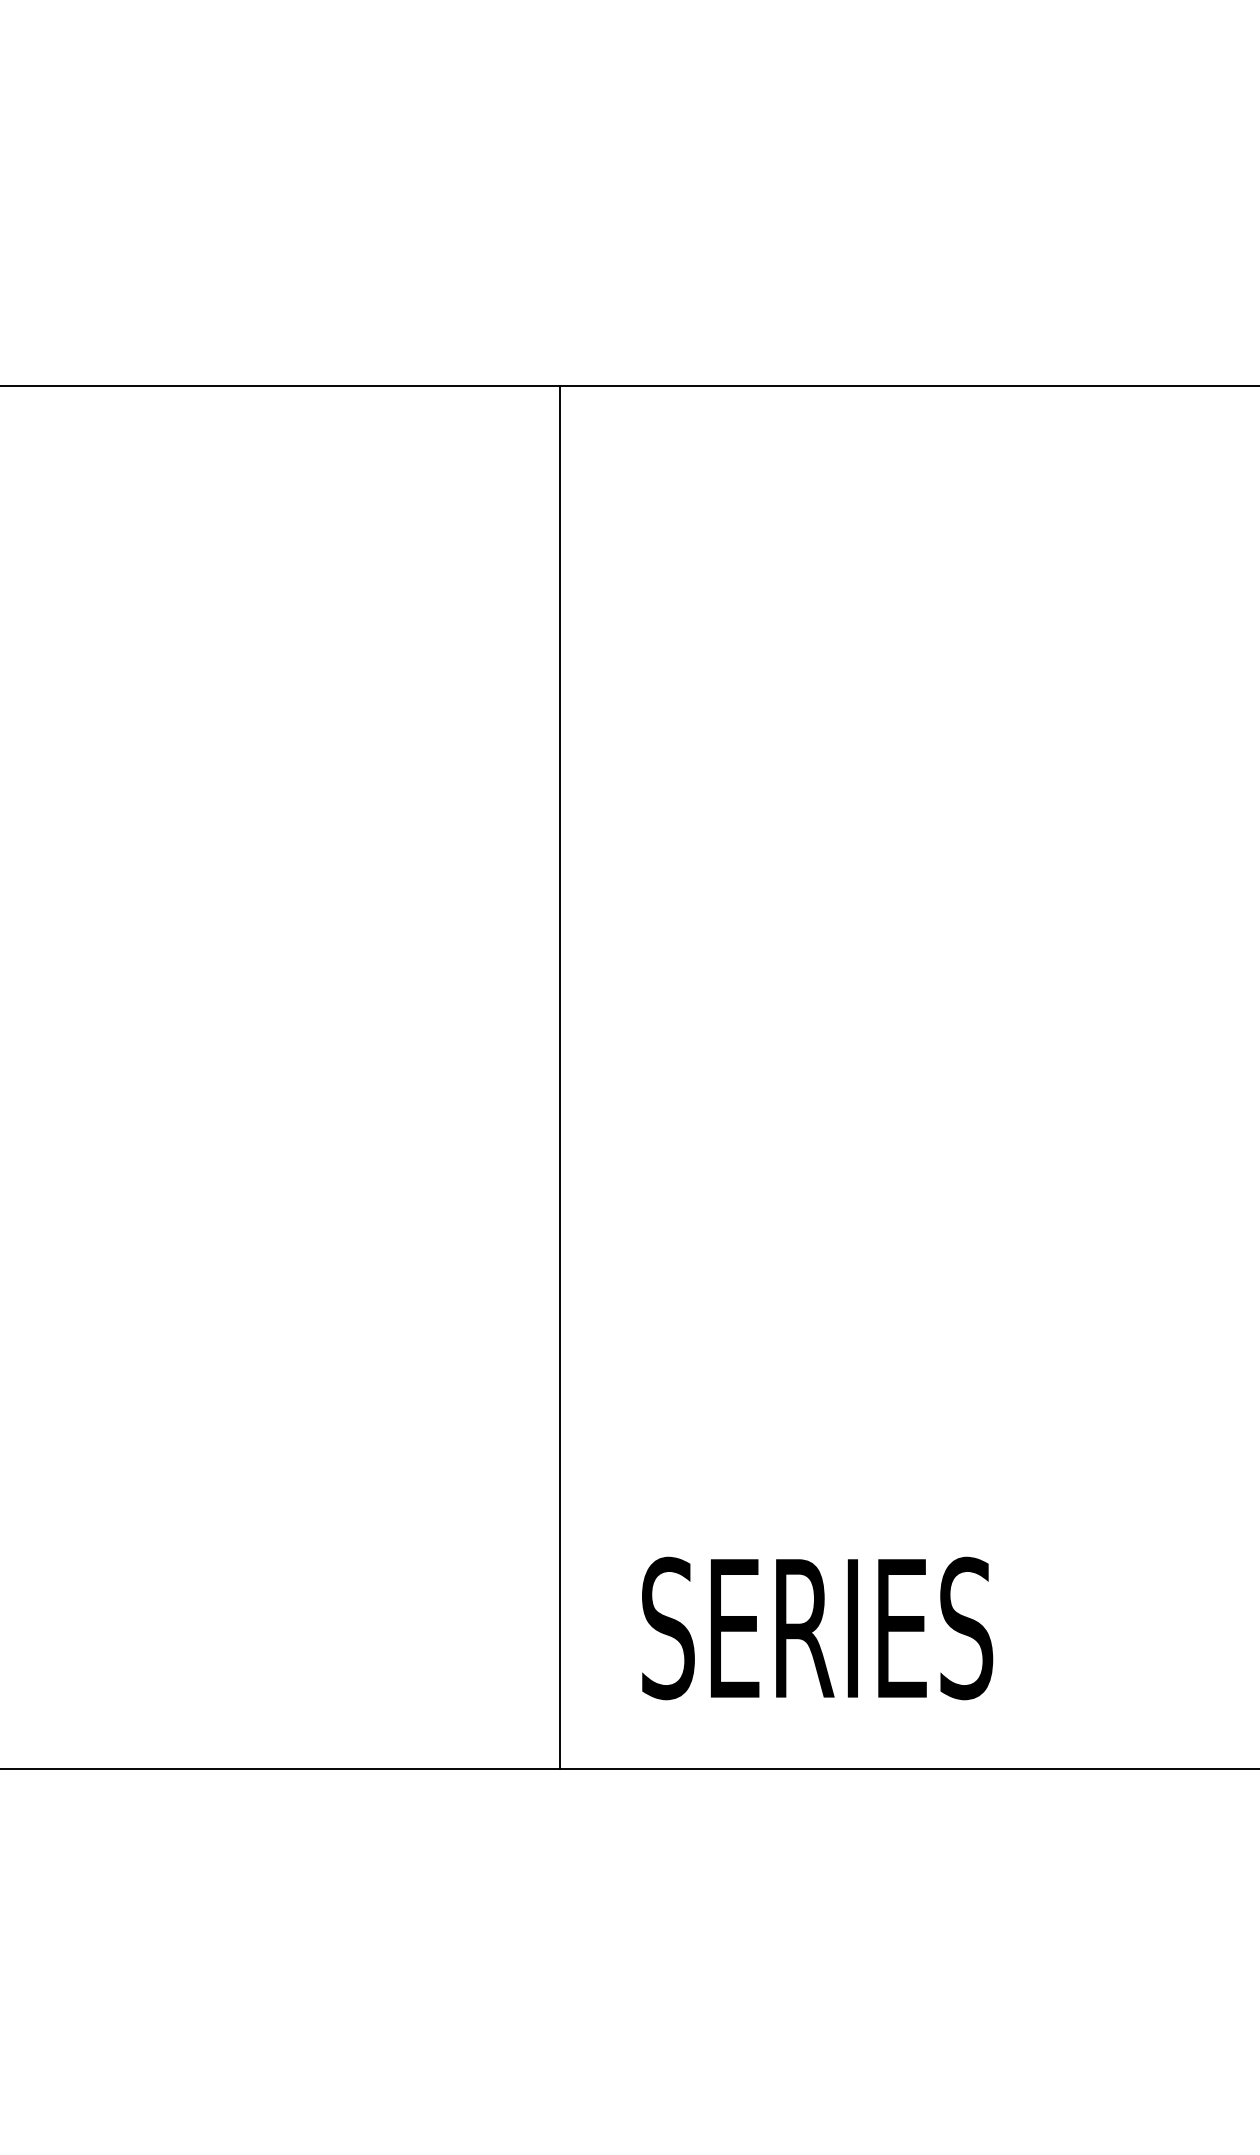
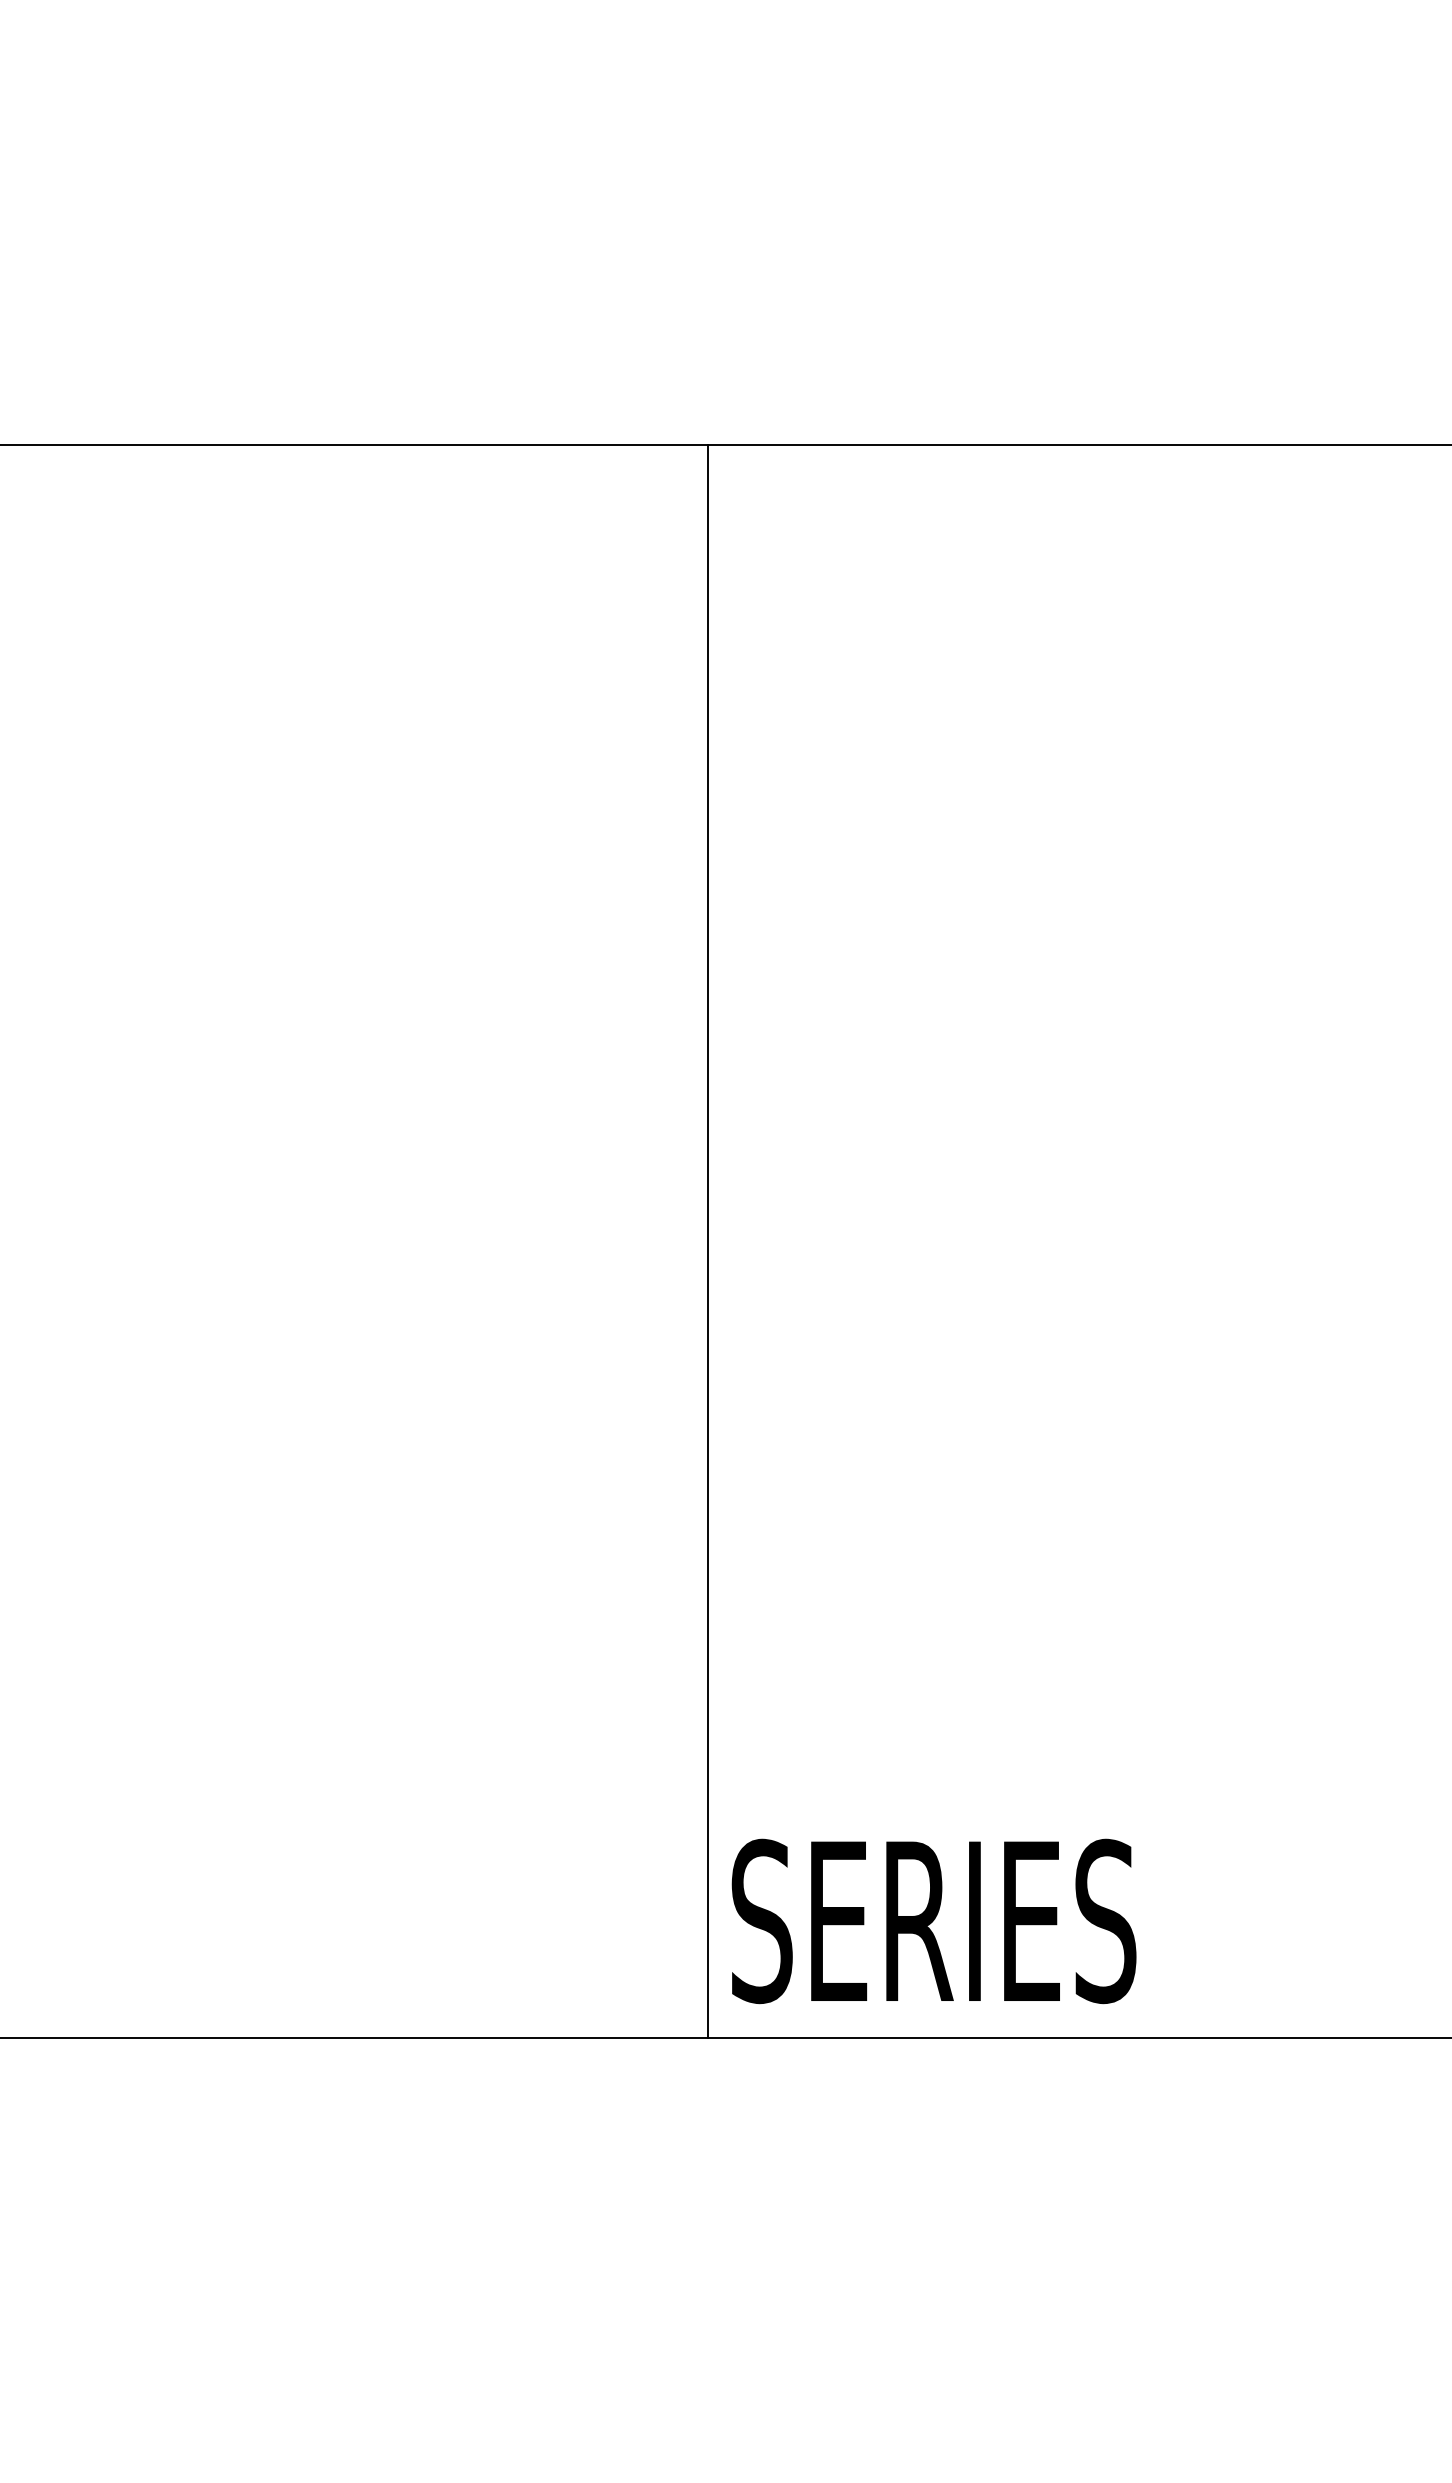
line: (560, 1077) -> (708, 1241), moved
text: (817, 1628) -> (933, 1921), moved

